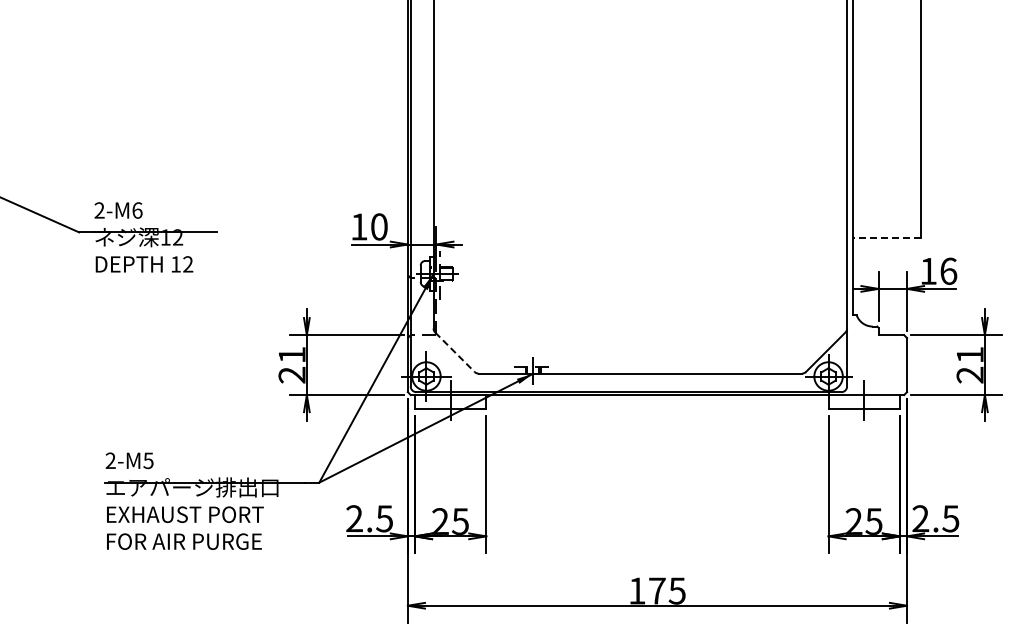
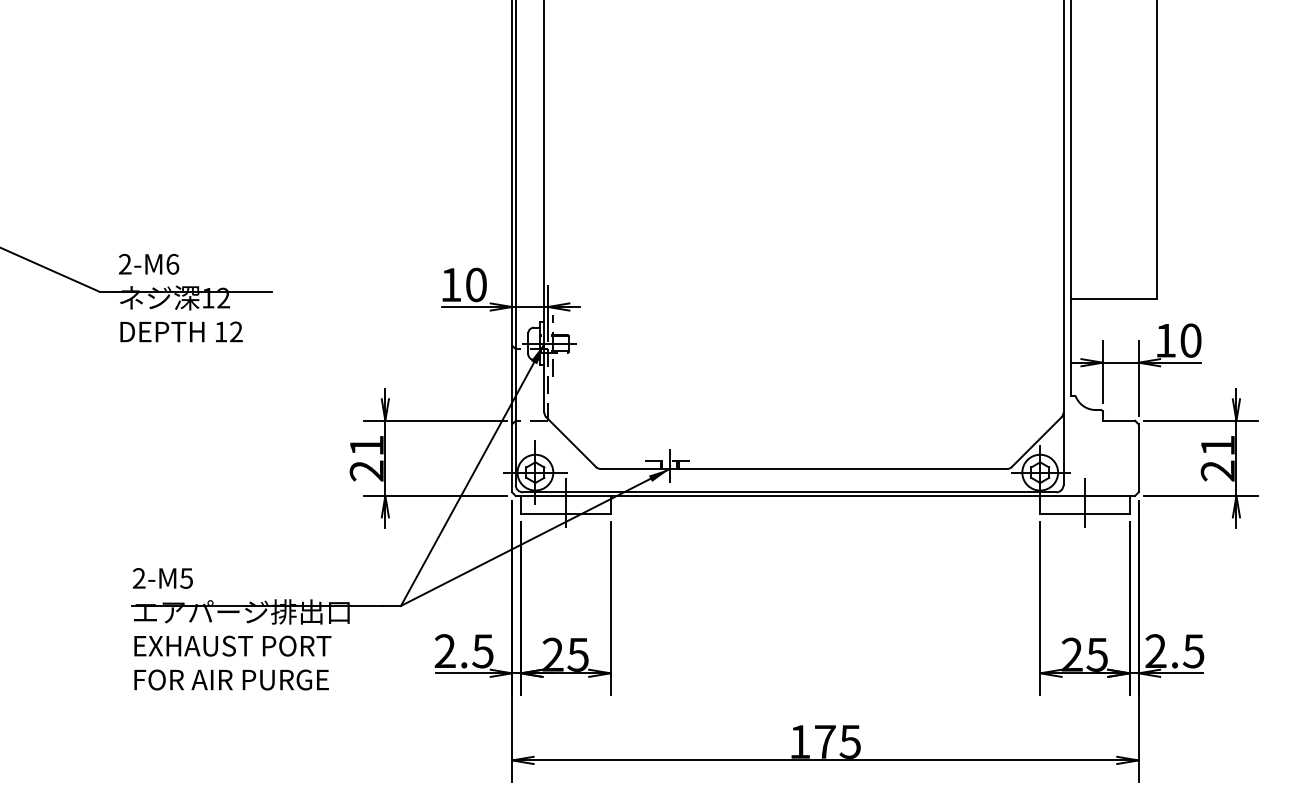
line: (886, 238) -> (1112, 299), dashed -> solid
text: (948, 270) -> (1190, 339), 16 -> 10
line: (454, 352) -> (570, 442), dashed -> solid

